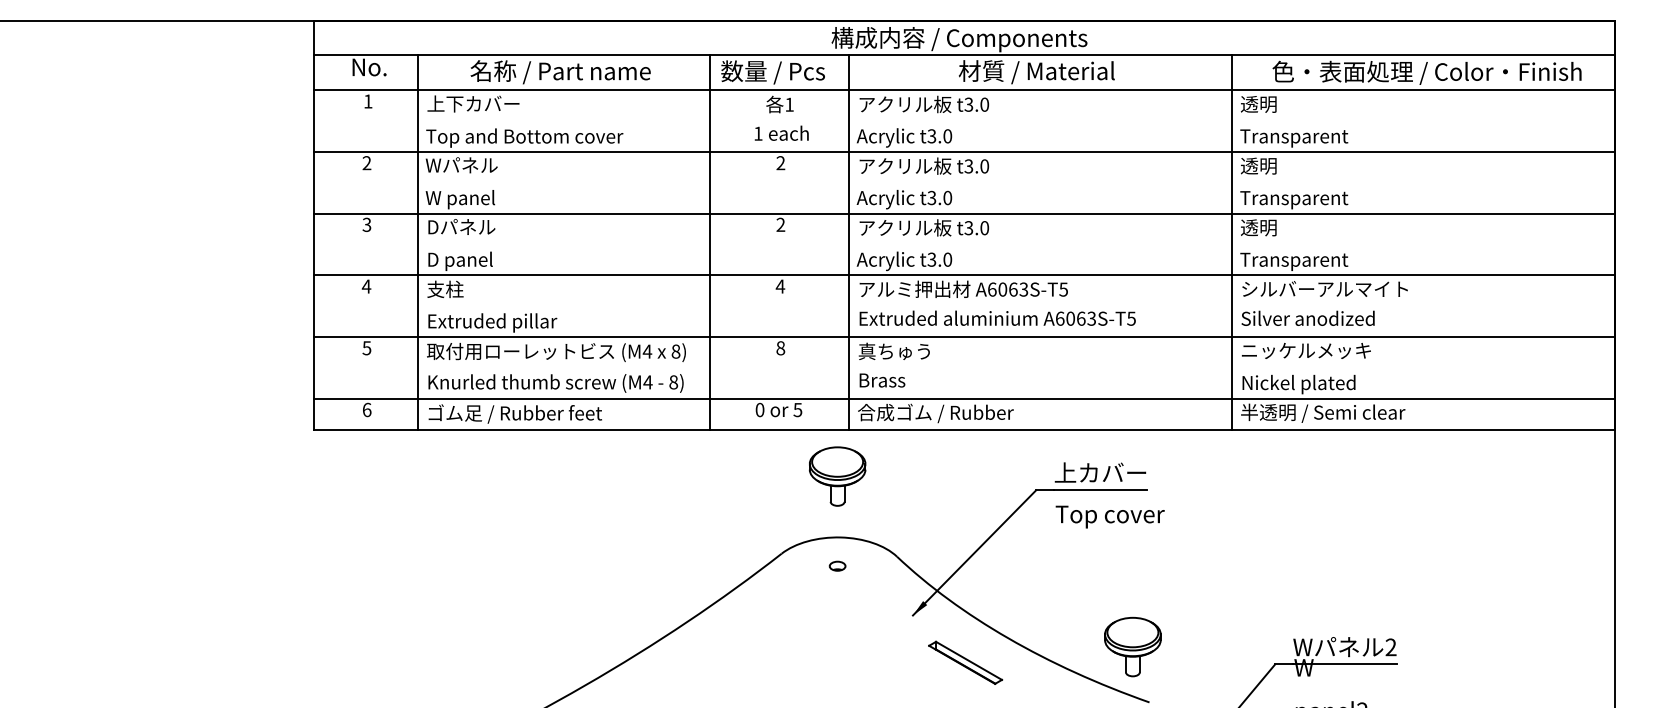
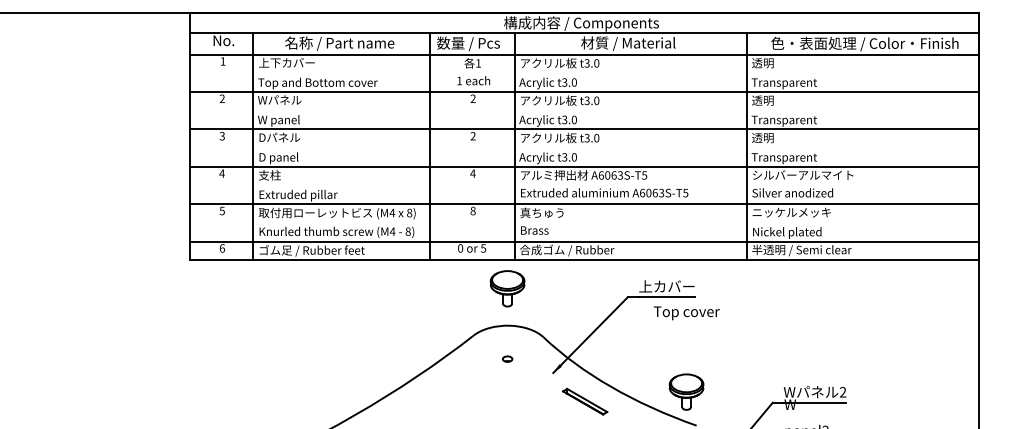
text: (1109, 517) -> (686, 313), moved
part: (837, 565) -> (507, 358), moved

